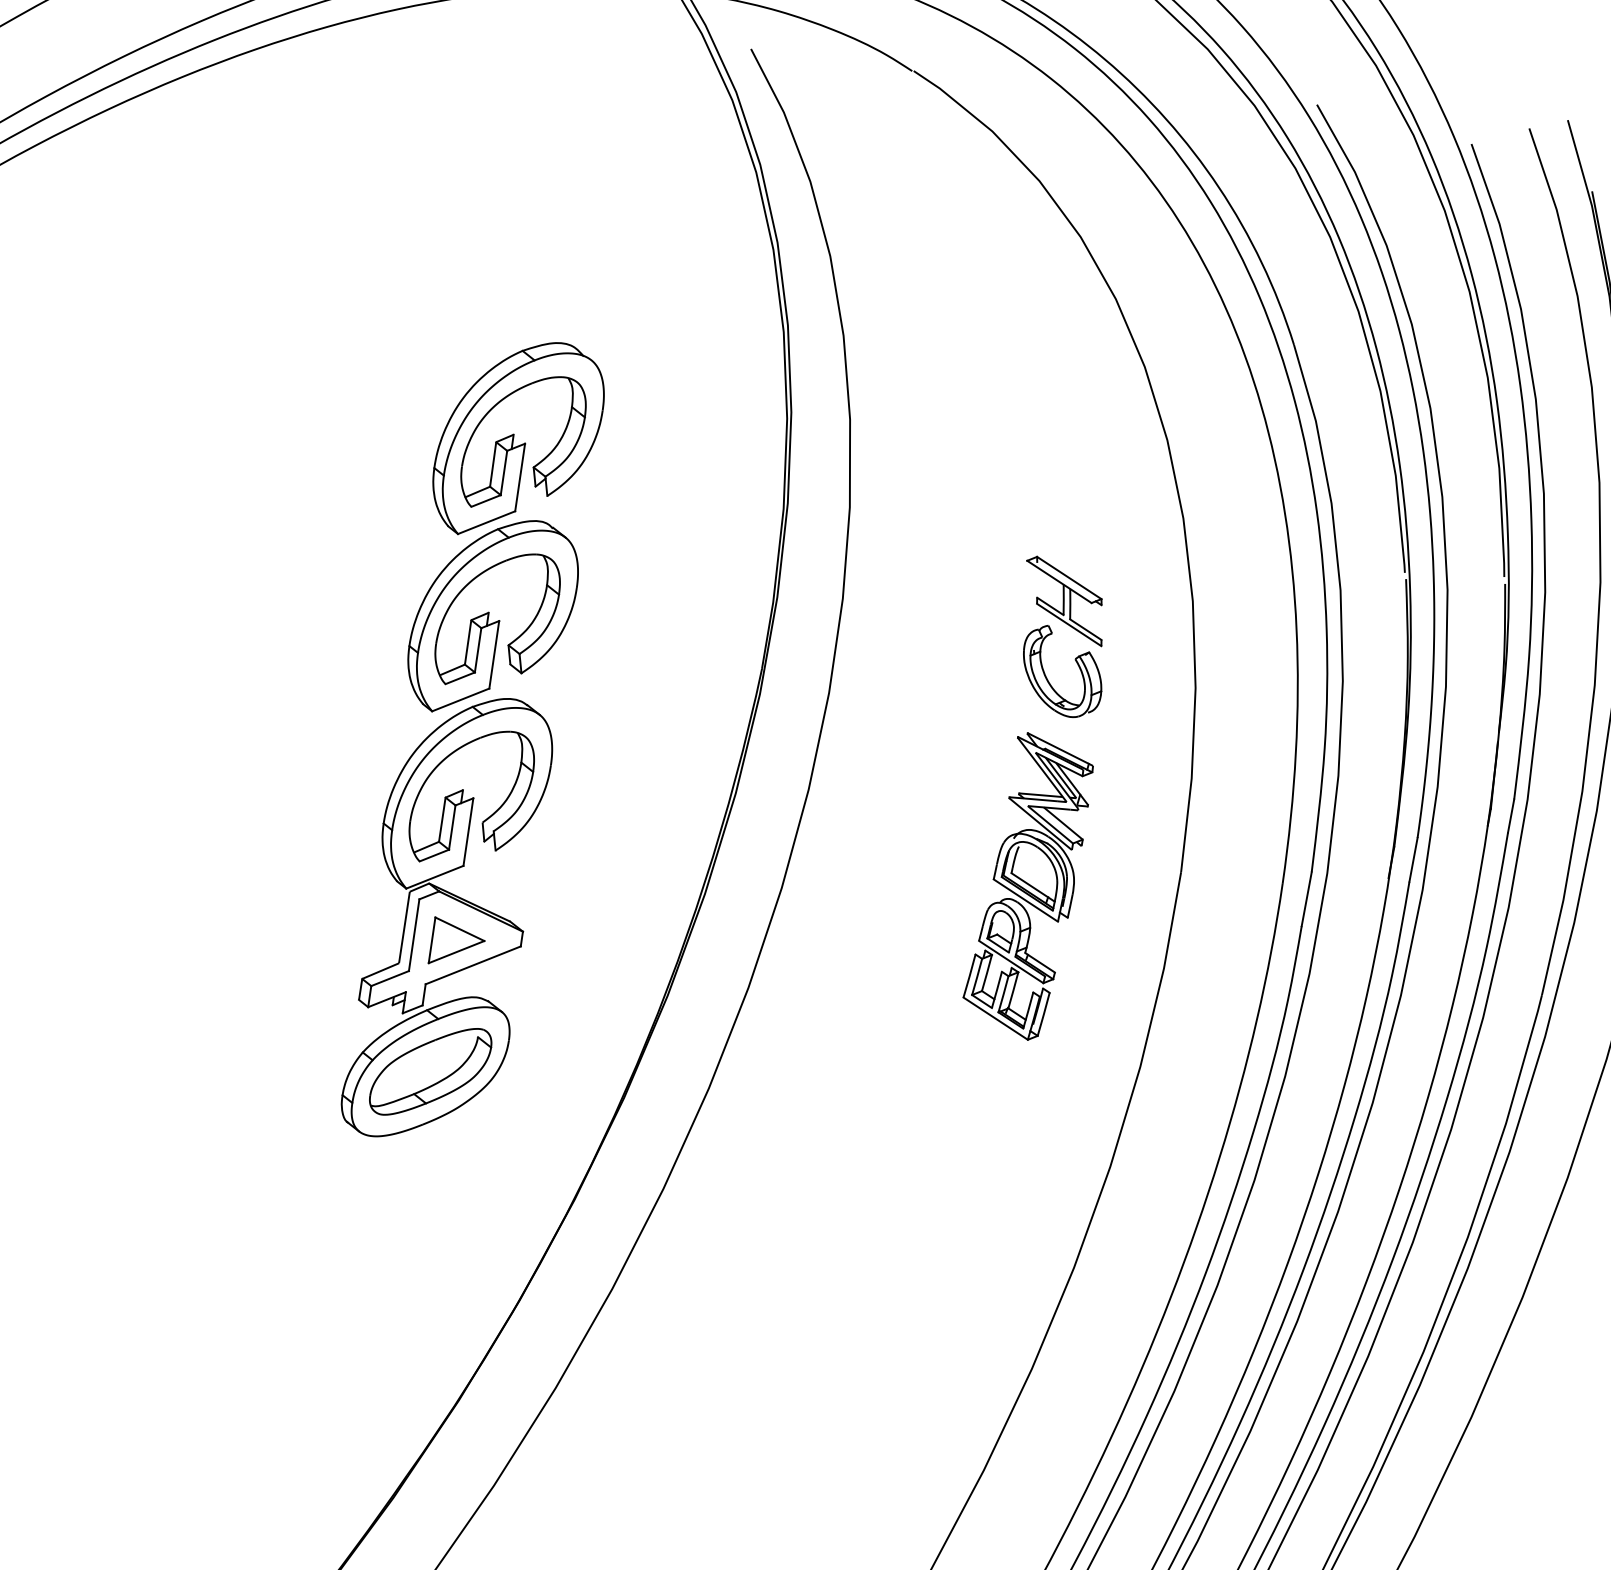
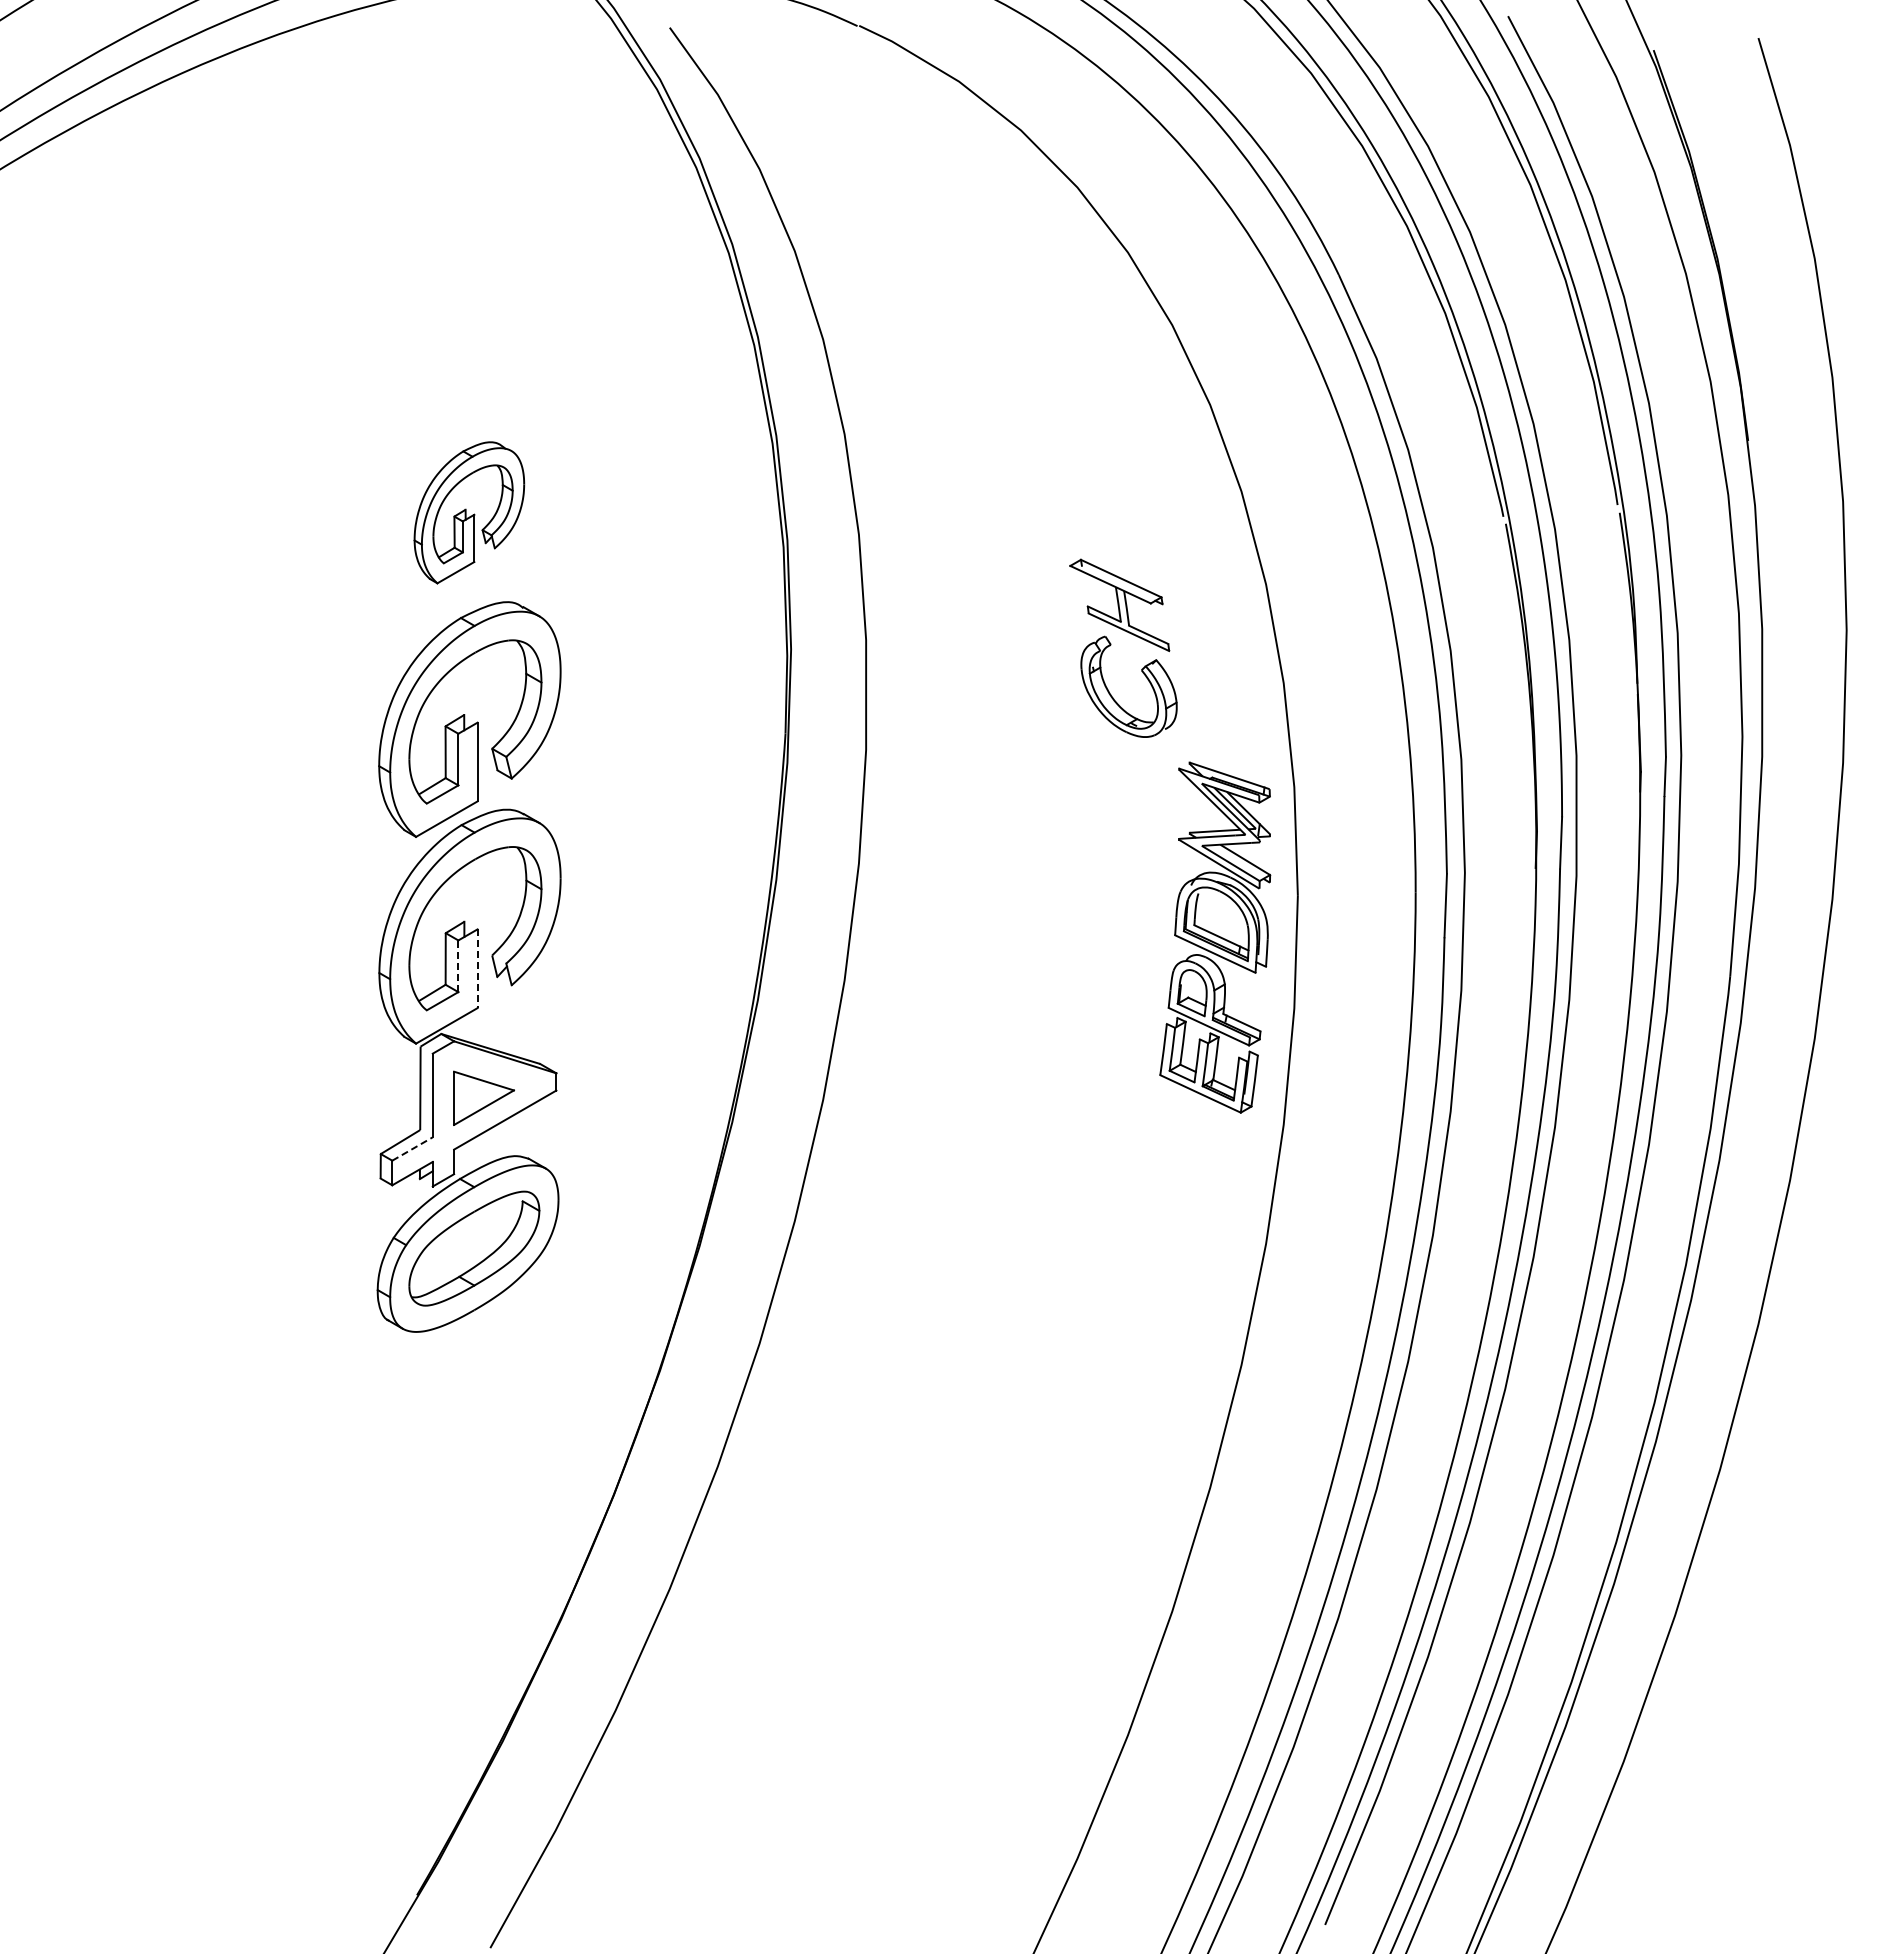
part: (518, 439) -> (469, 512), size x0.6
line: (452, 827) -> (458, 966), solid -> dashed
line: (468, 832) -> (477, 969), solid -> dashed
part: (1028, 886) -> (1215, 937), moved
line: (390, 978) -> (413, 1148), solid -> dashed

